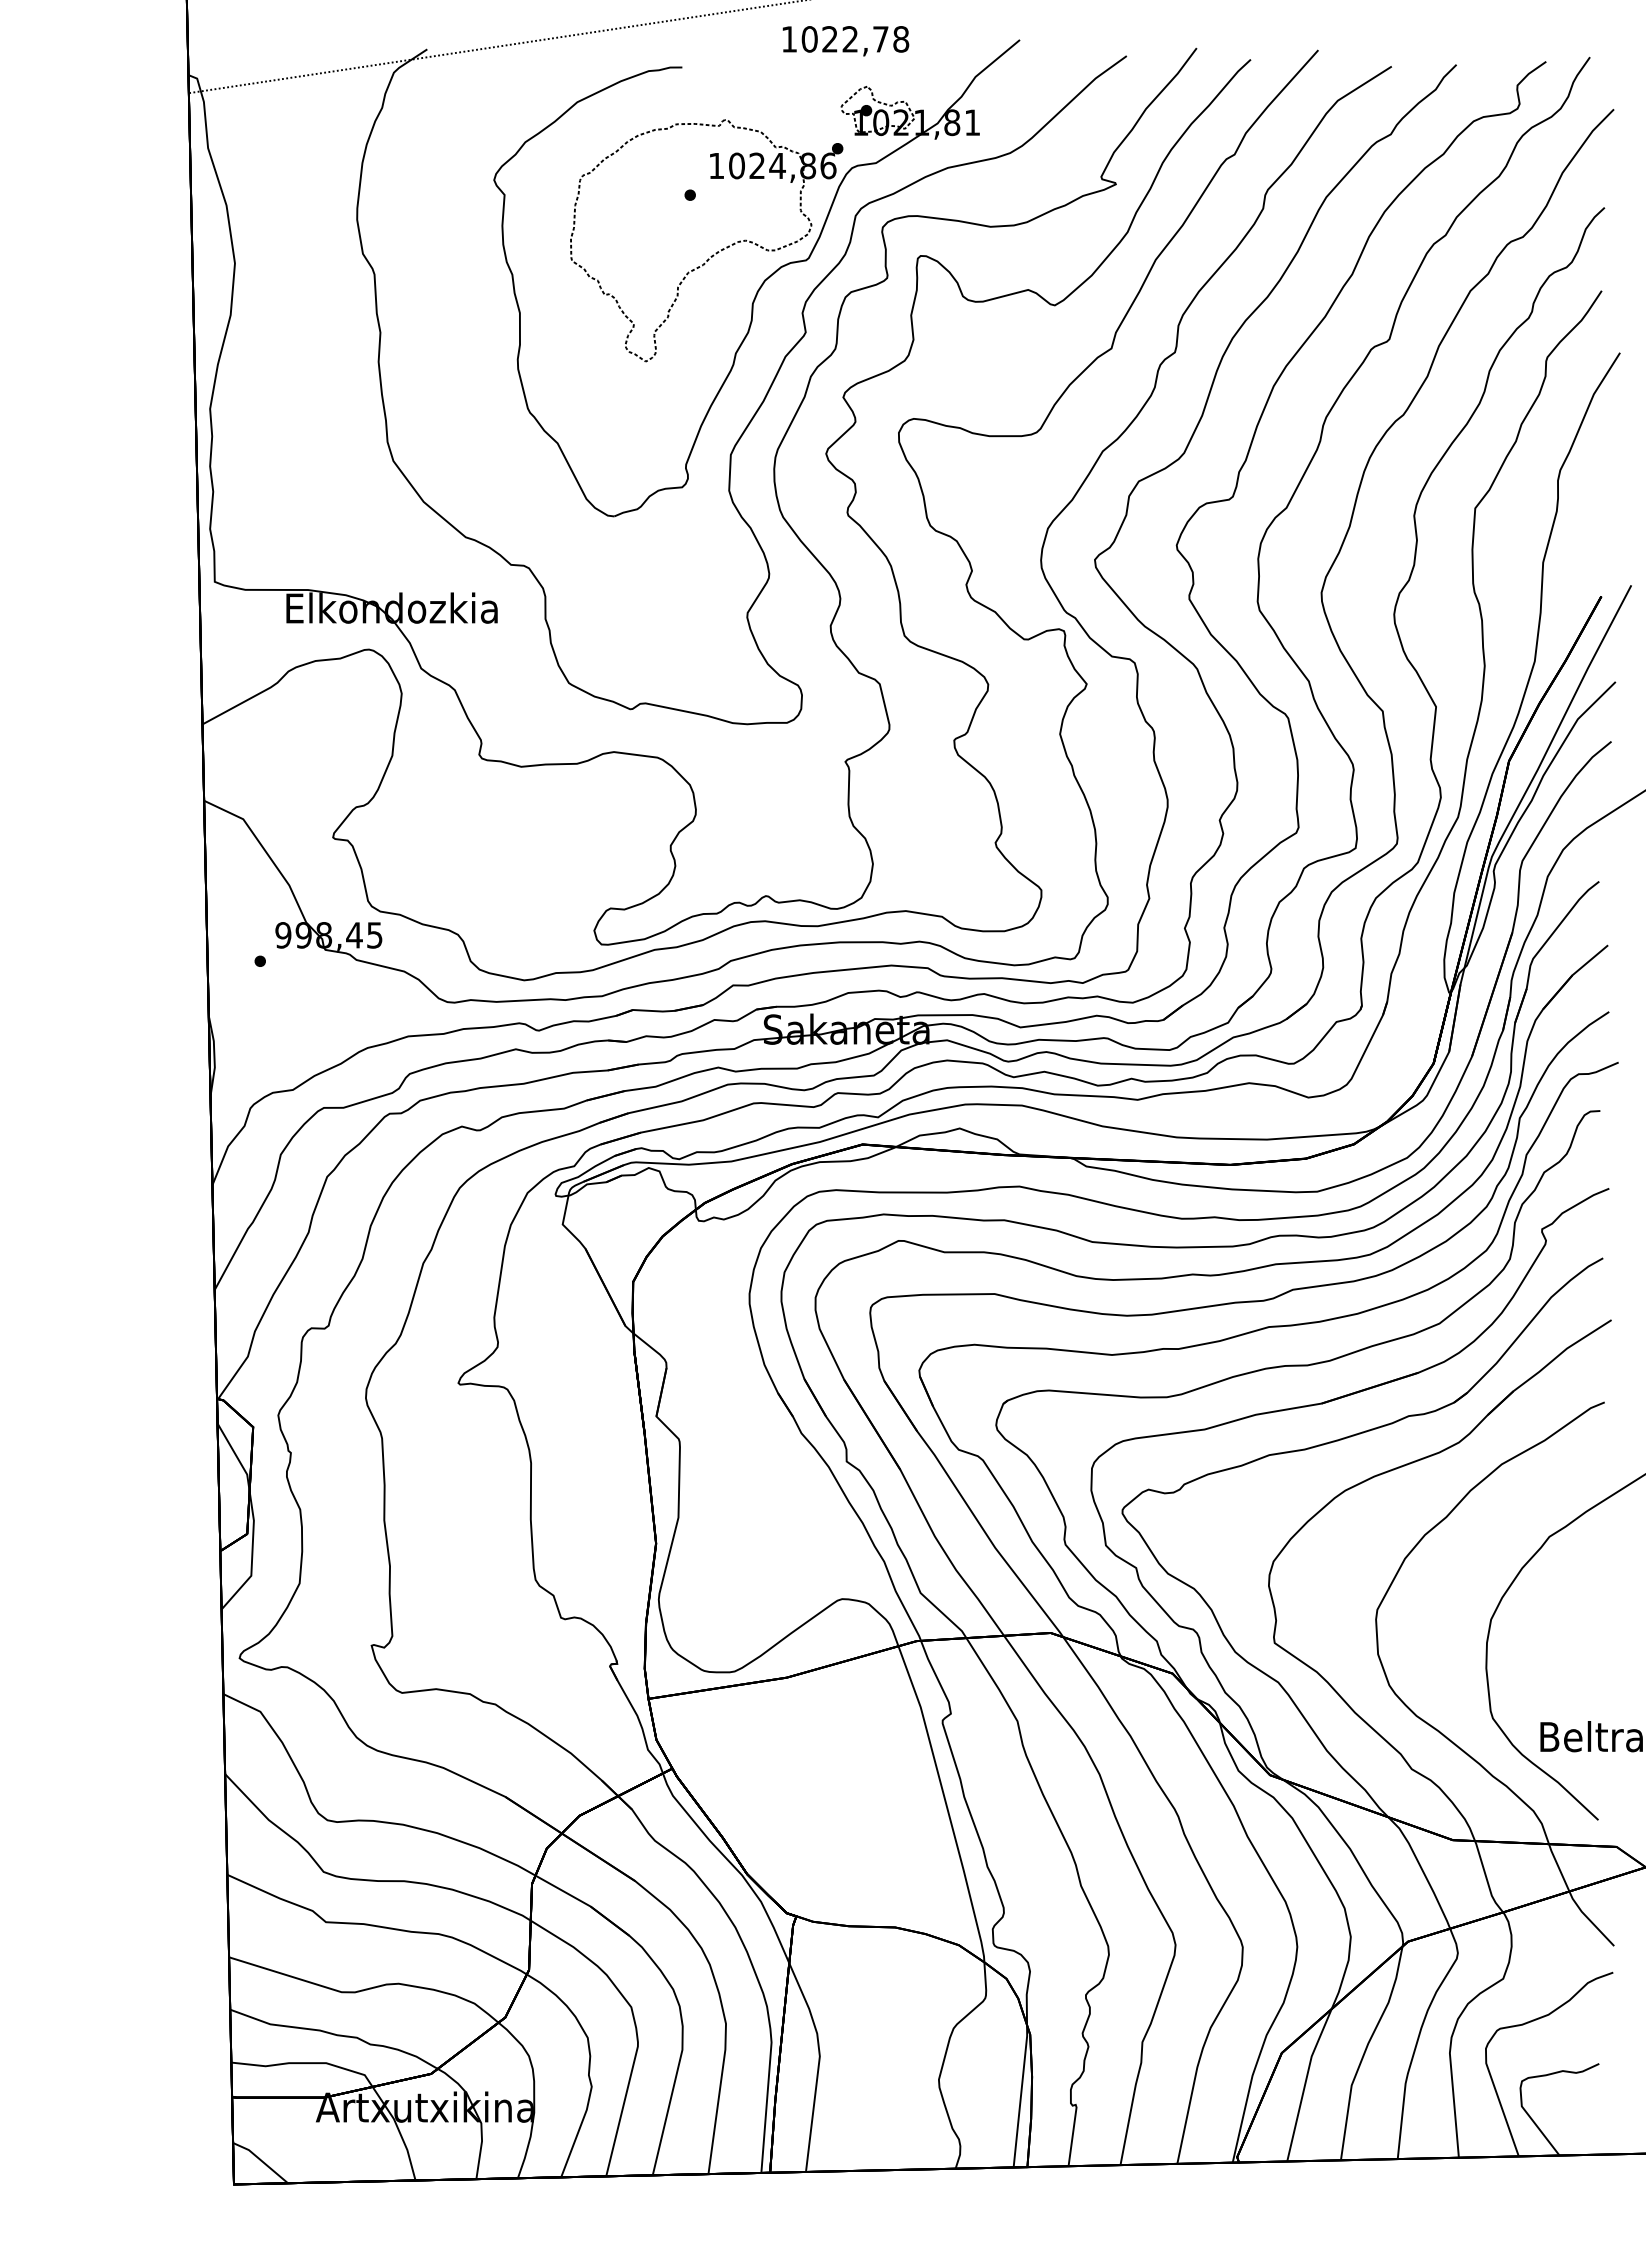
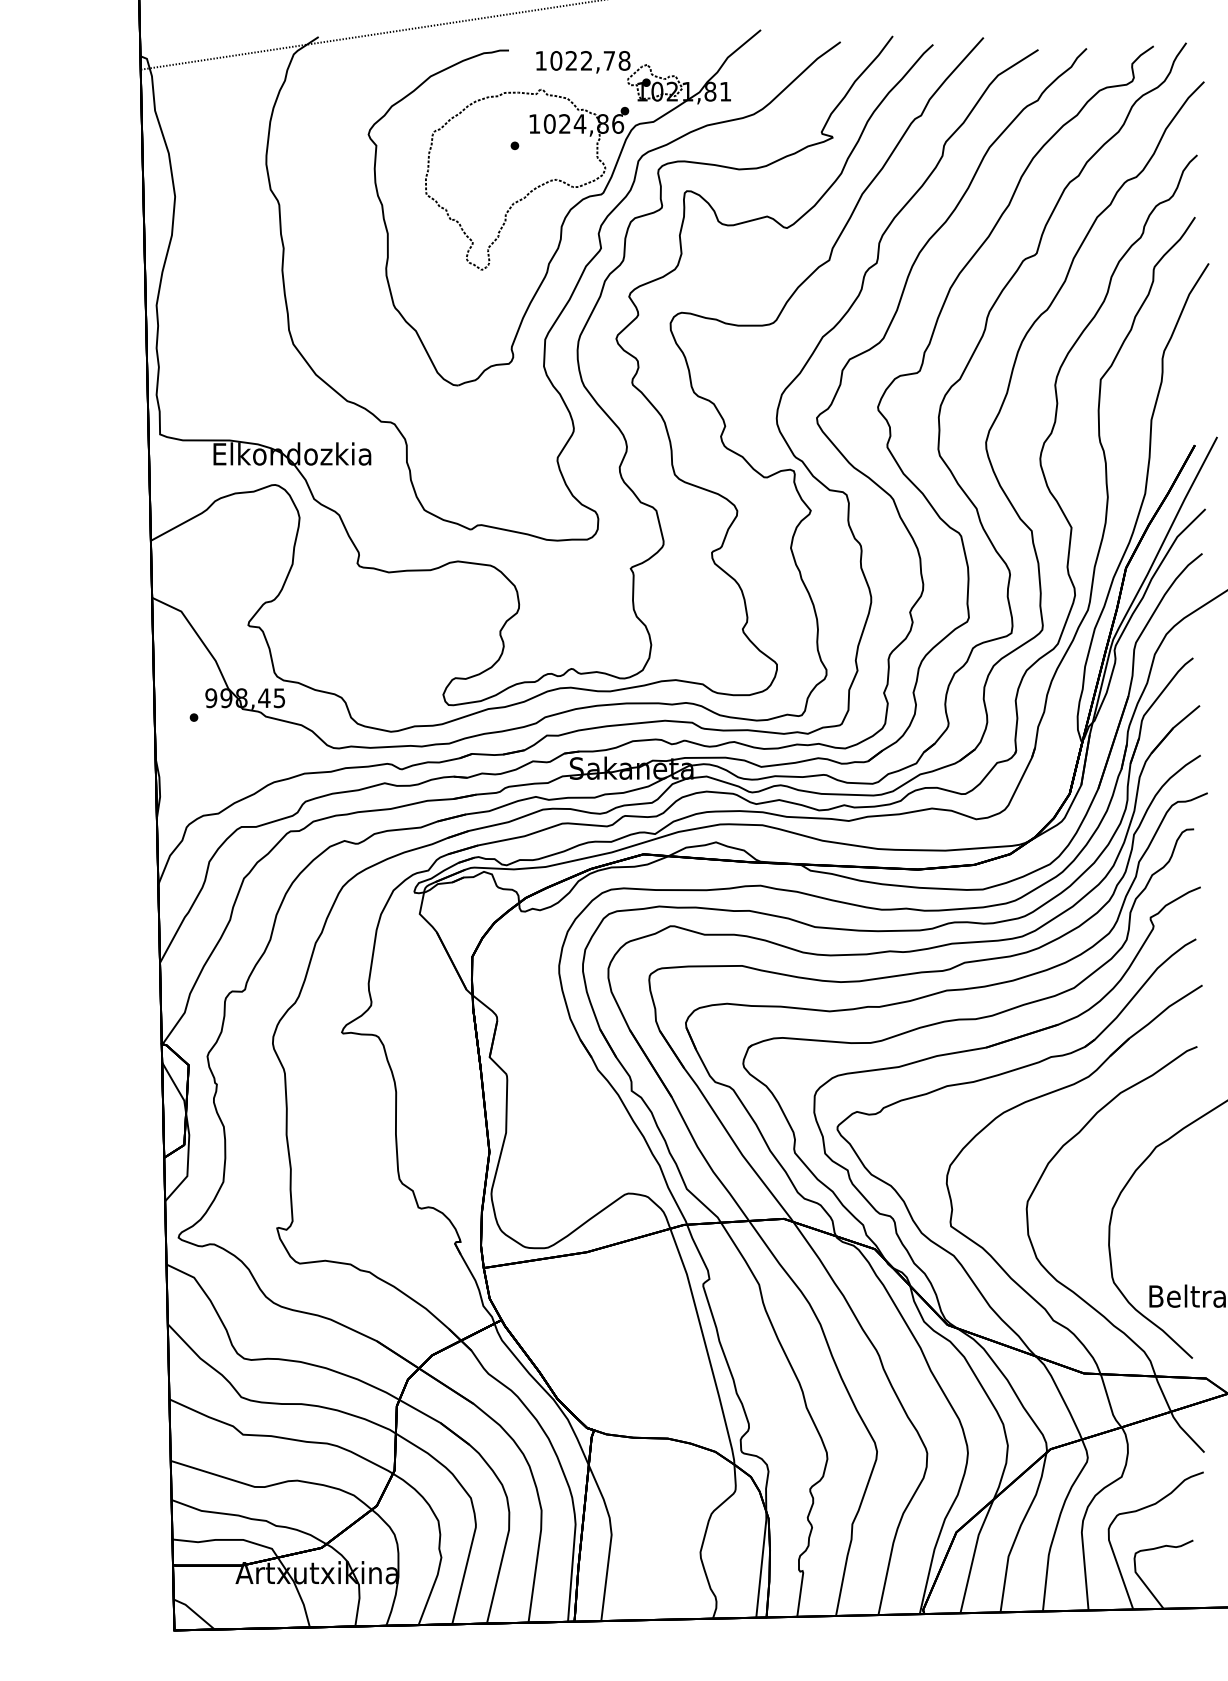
text: (845, 41) -> (583, 62), moved

